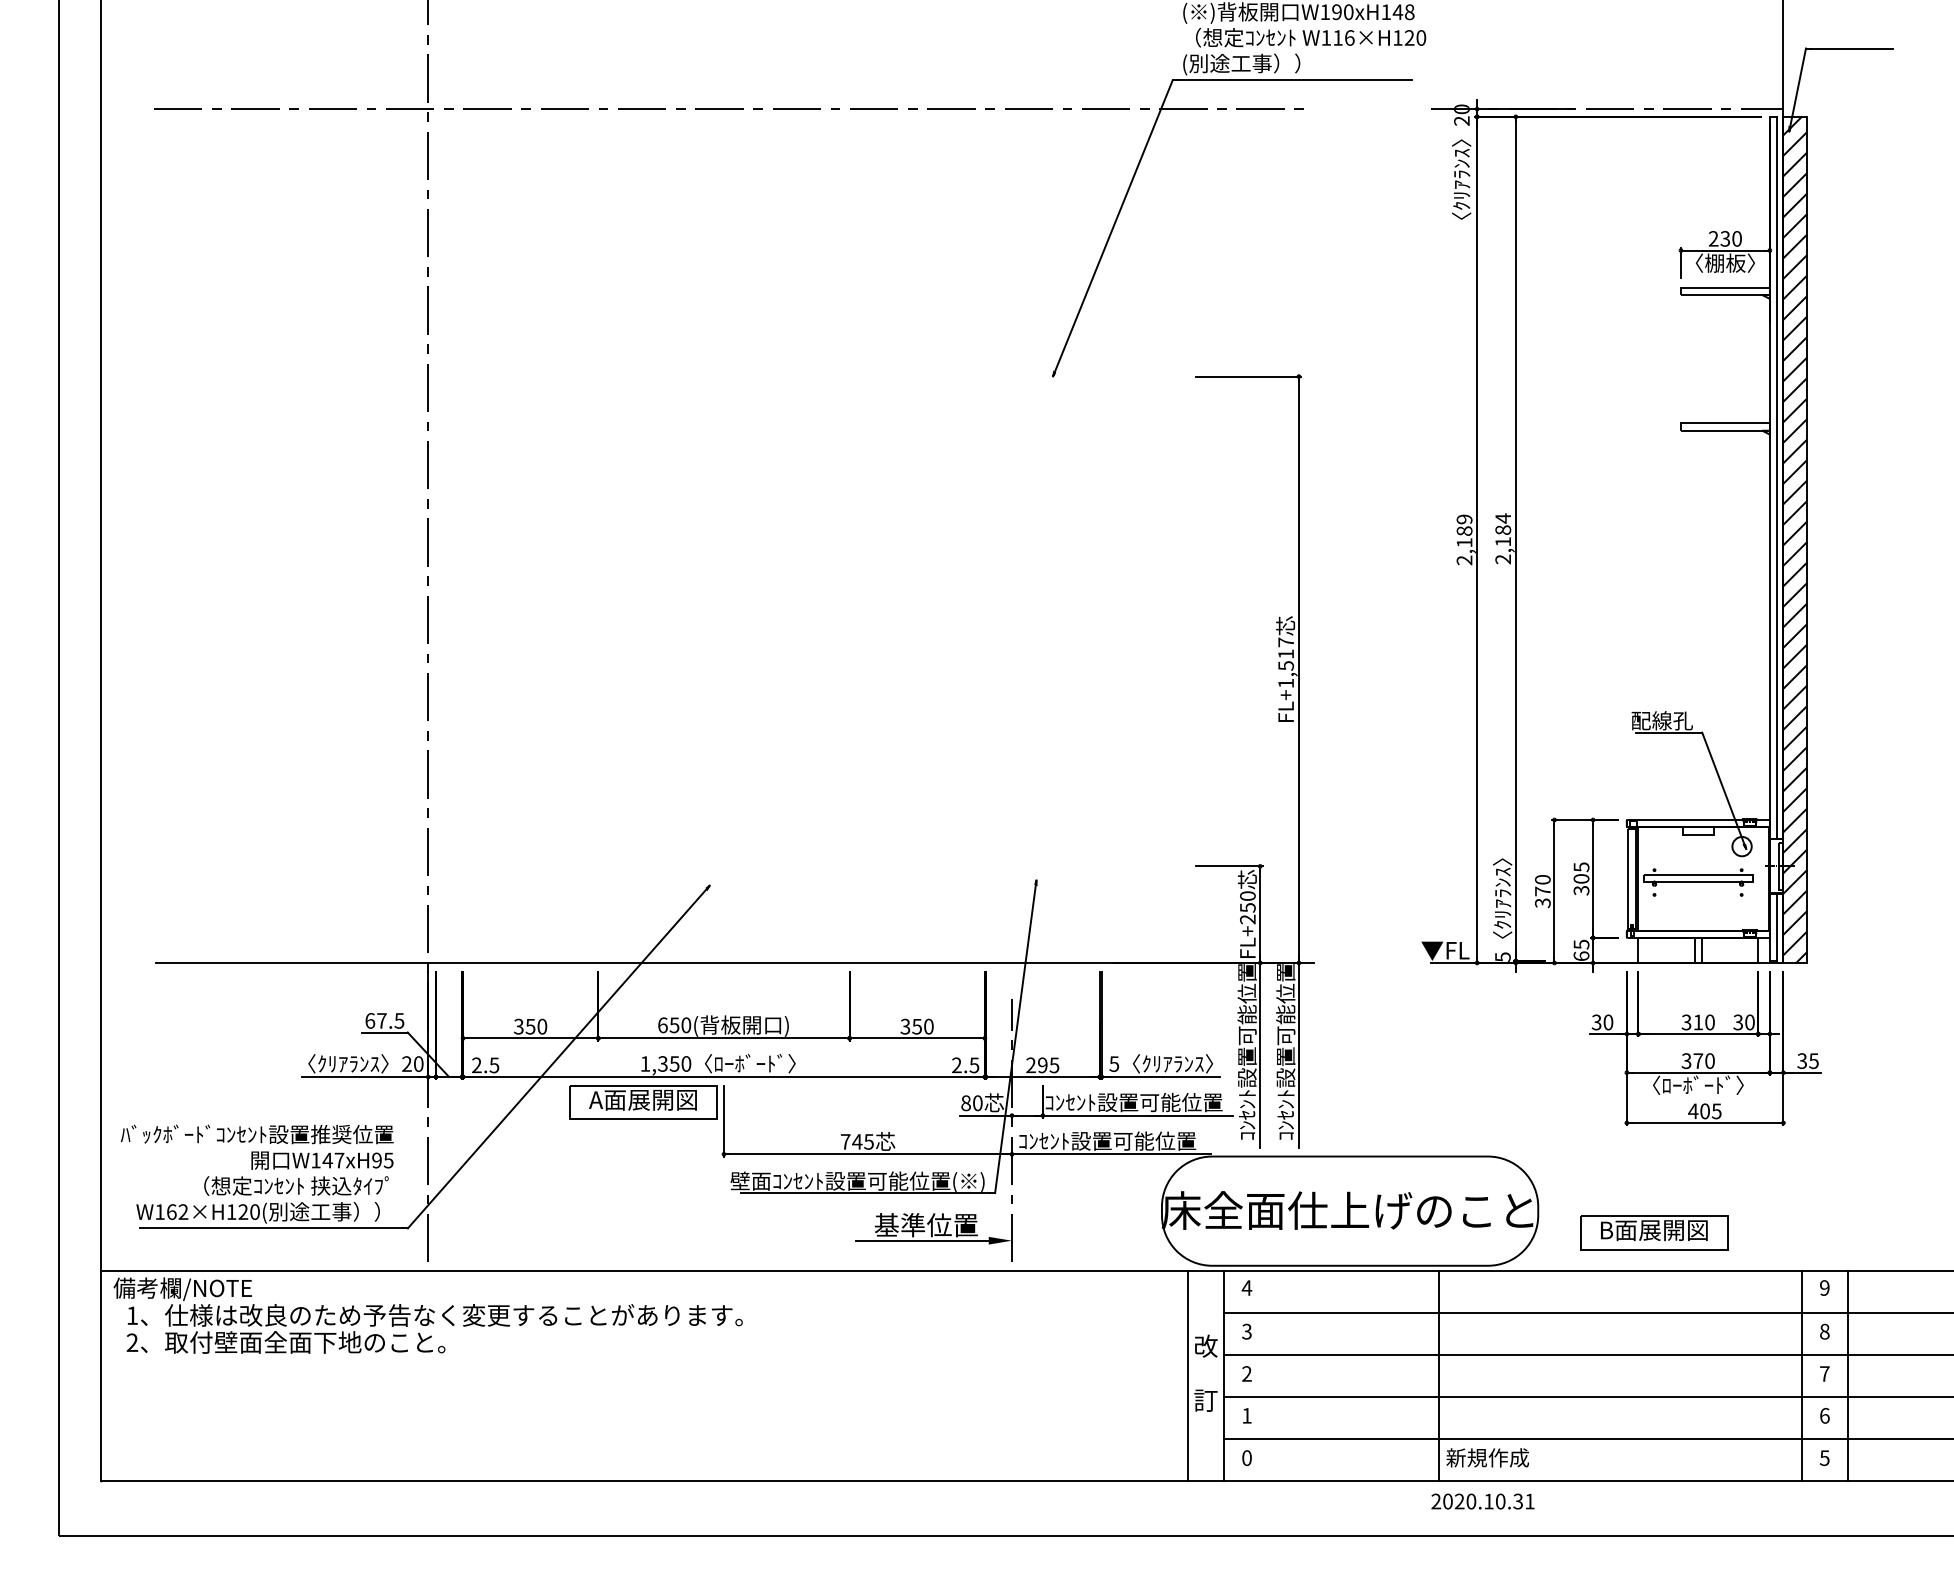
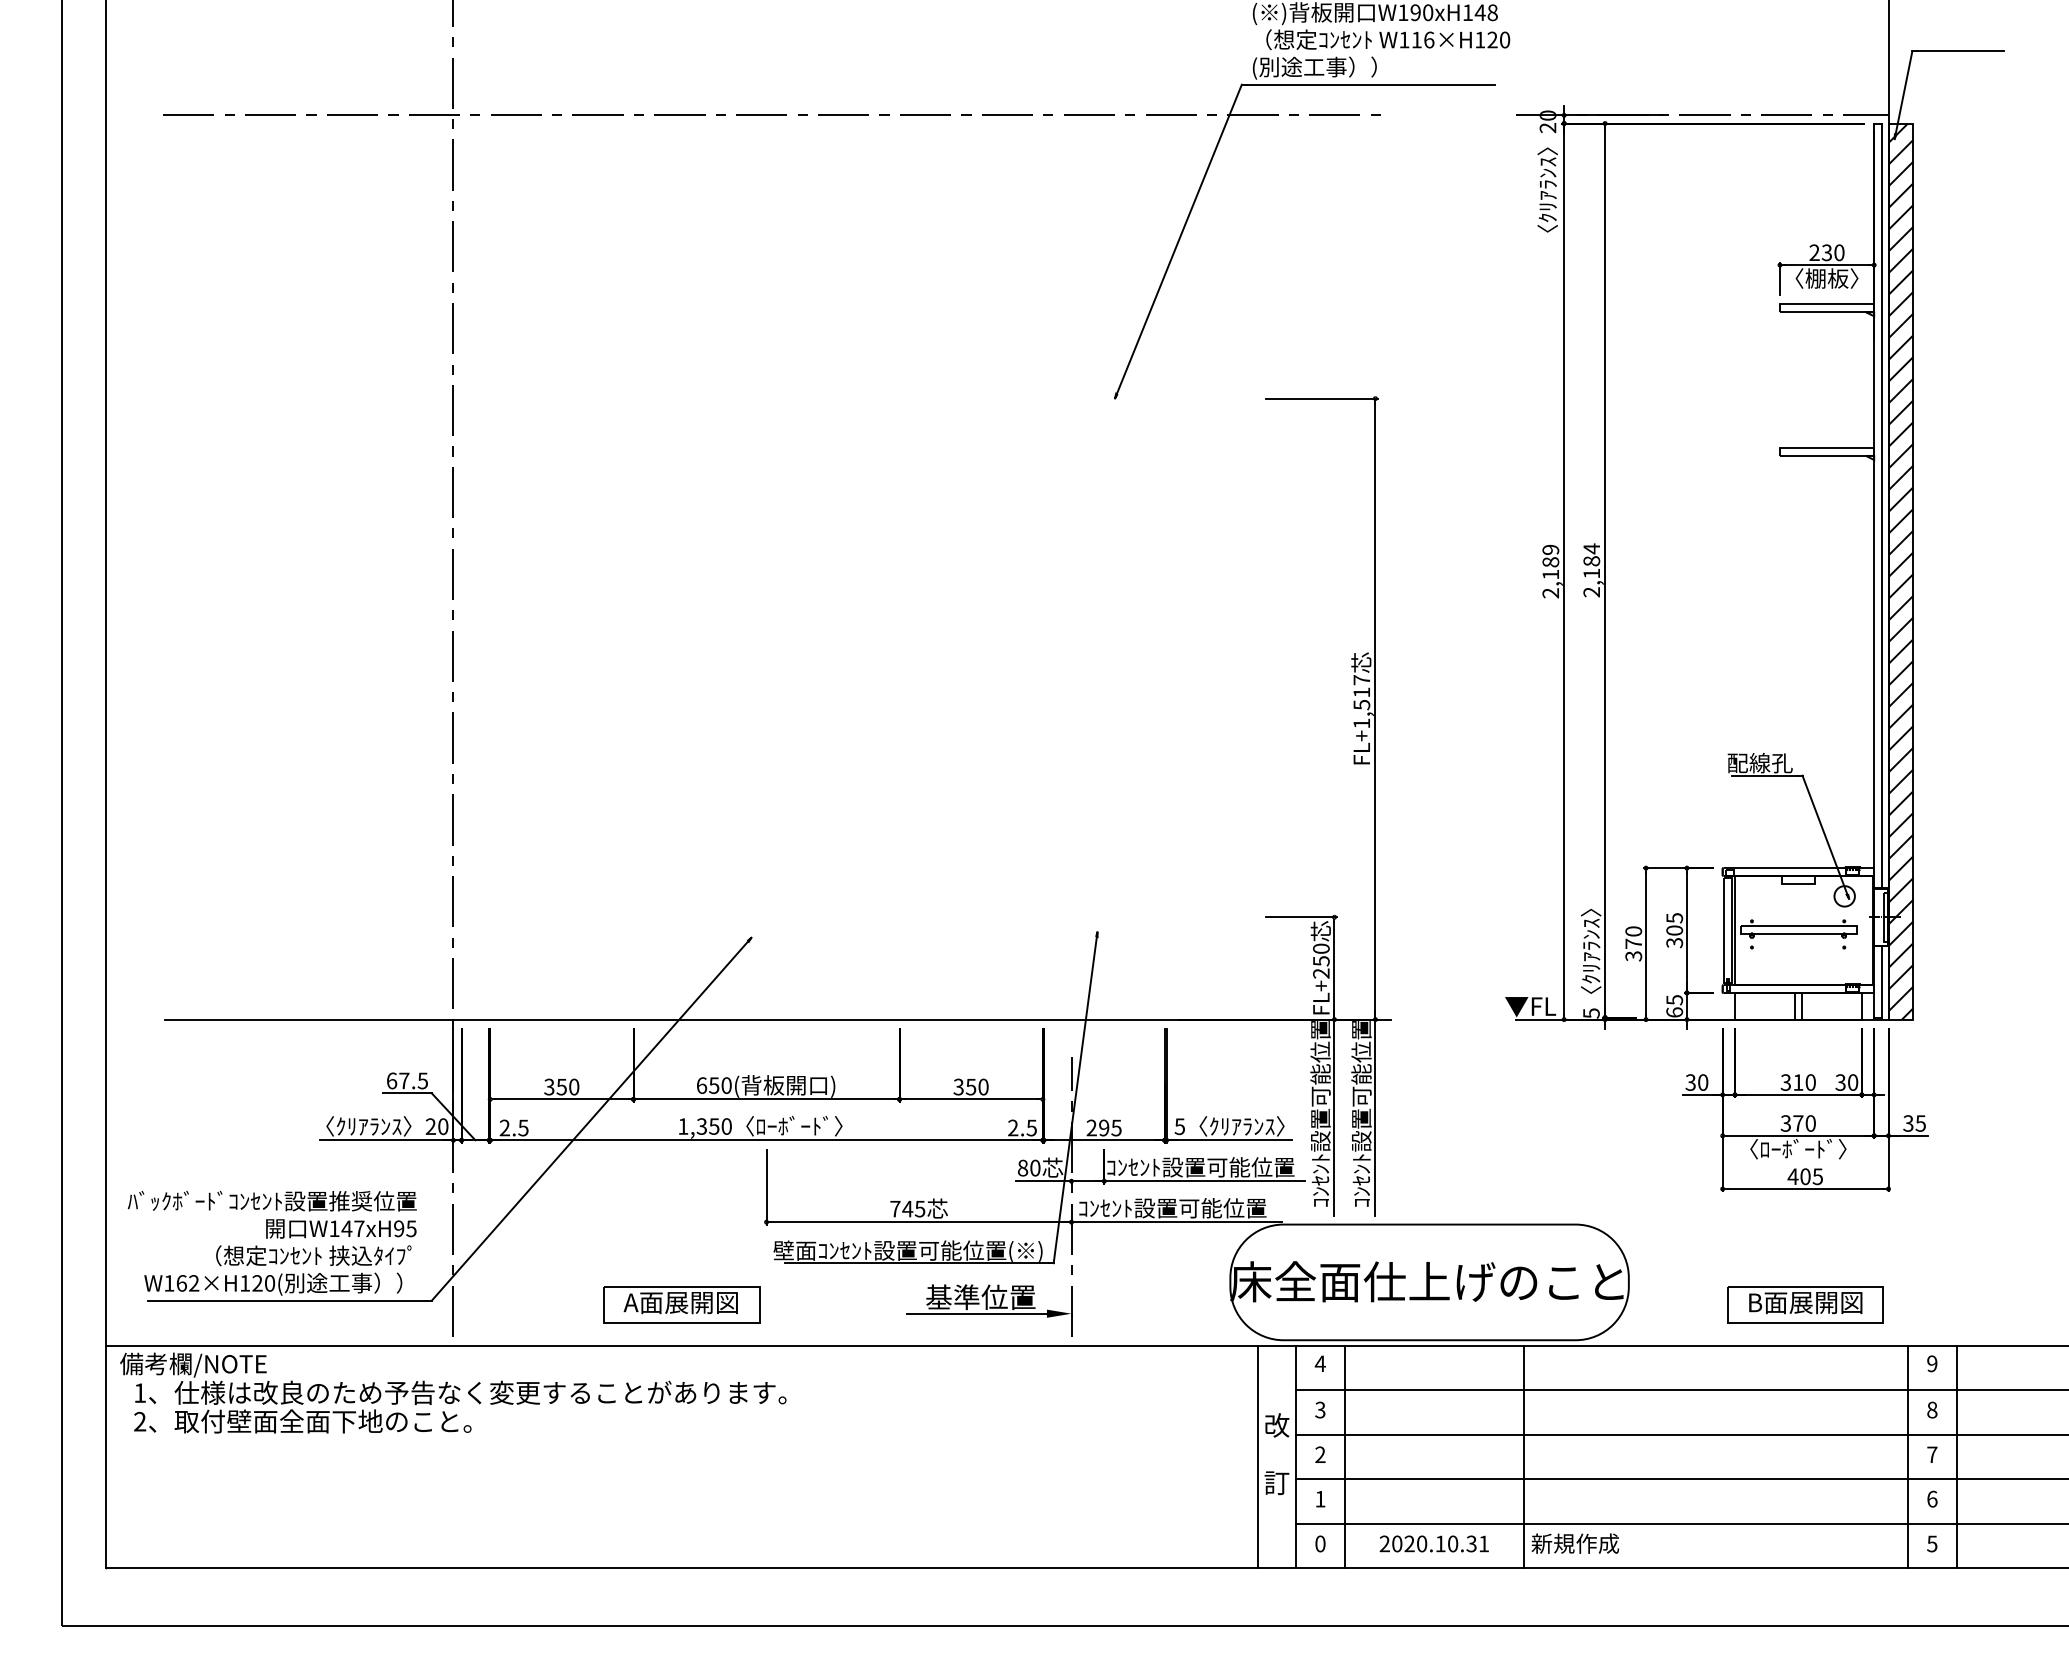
part: (643, 1101) -> (681, 1304), moved
part: (1654, 1232) -> (1805, 1304), moved
line: (1270, 1375) -> (1345, 1456), added
text: (1482, 1501) -> (1433, 1543), moved

